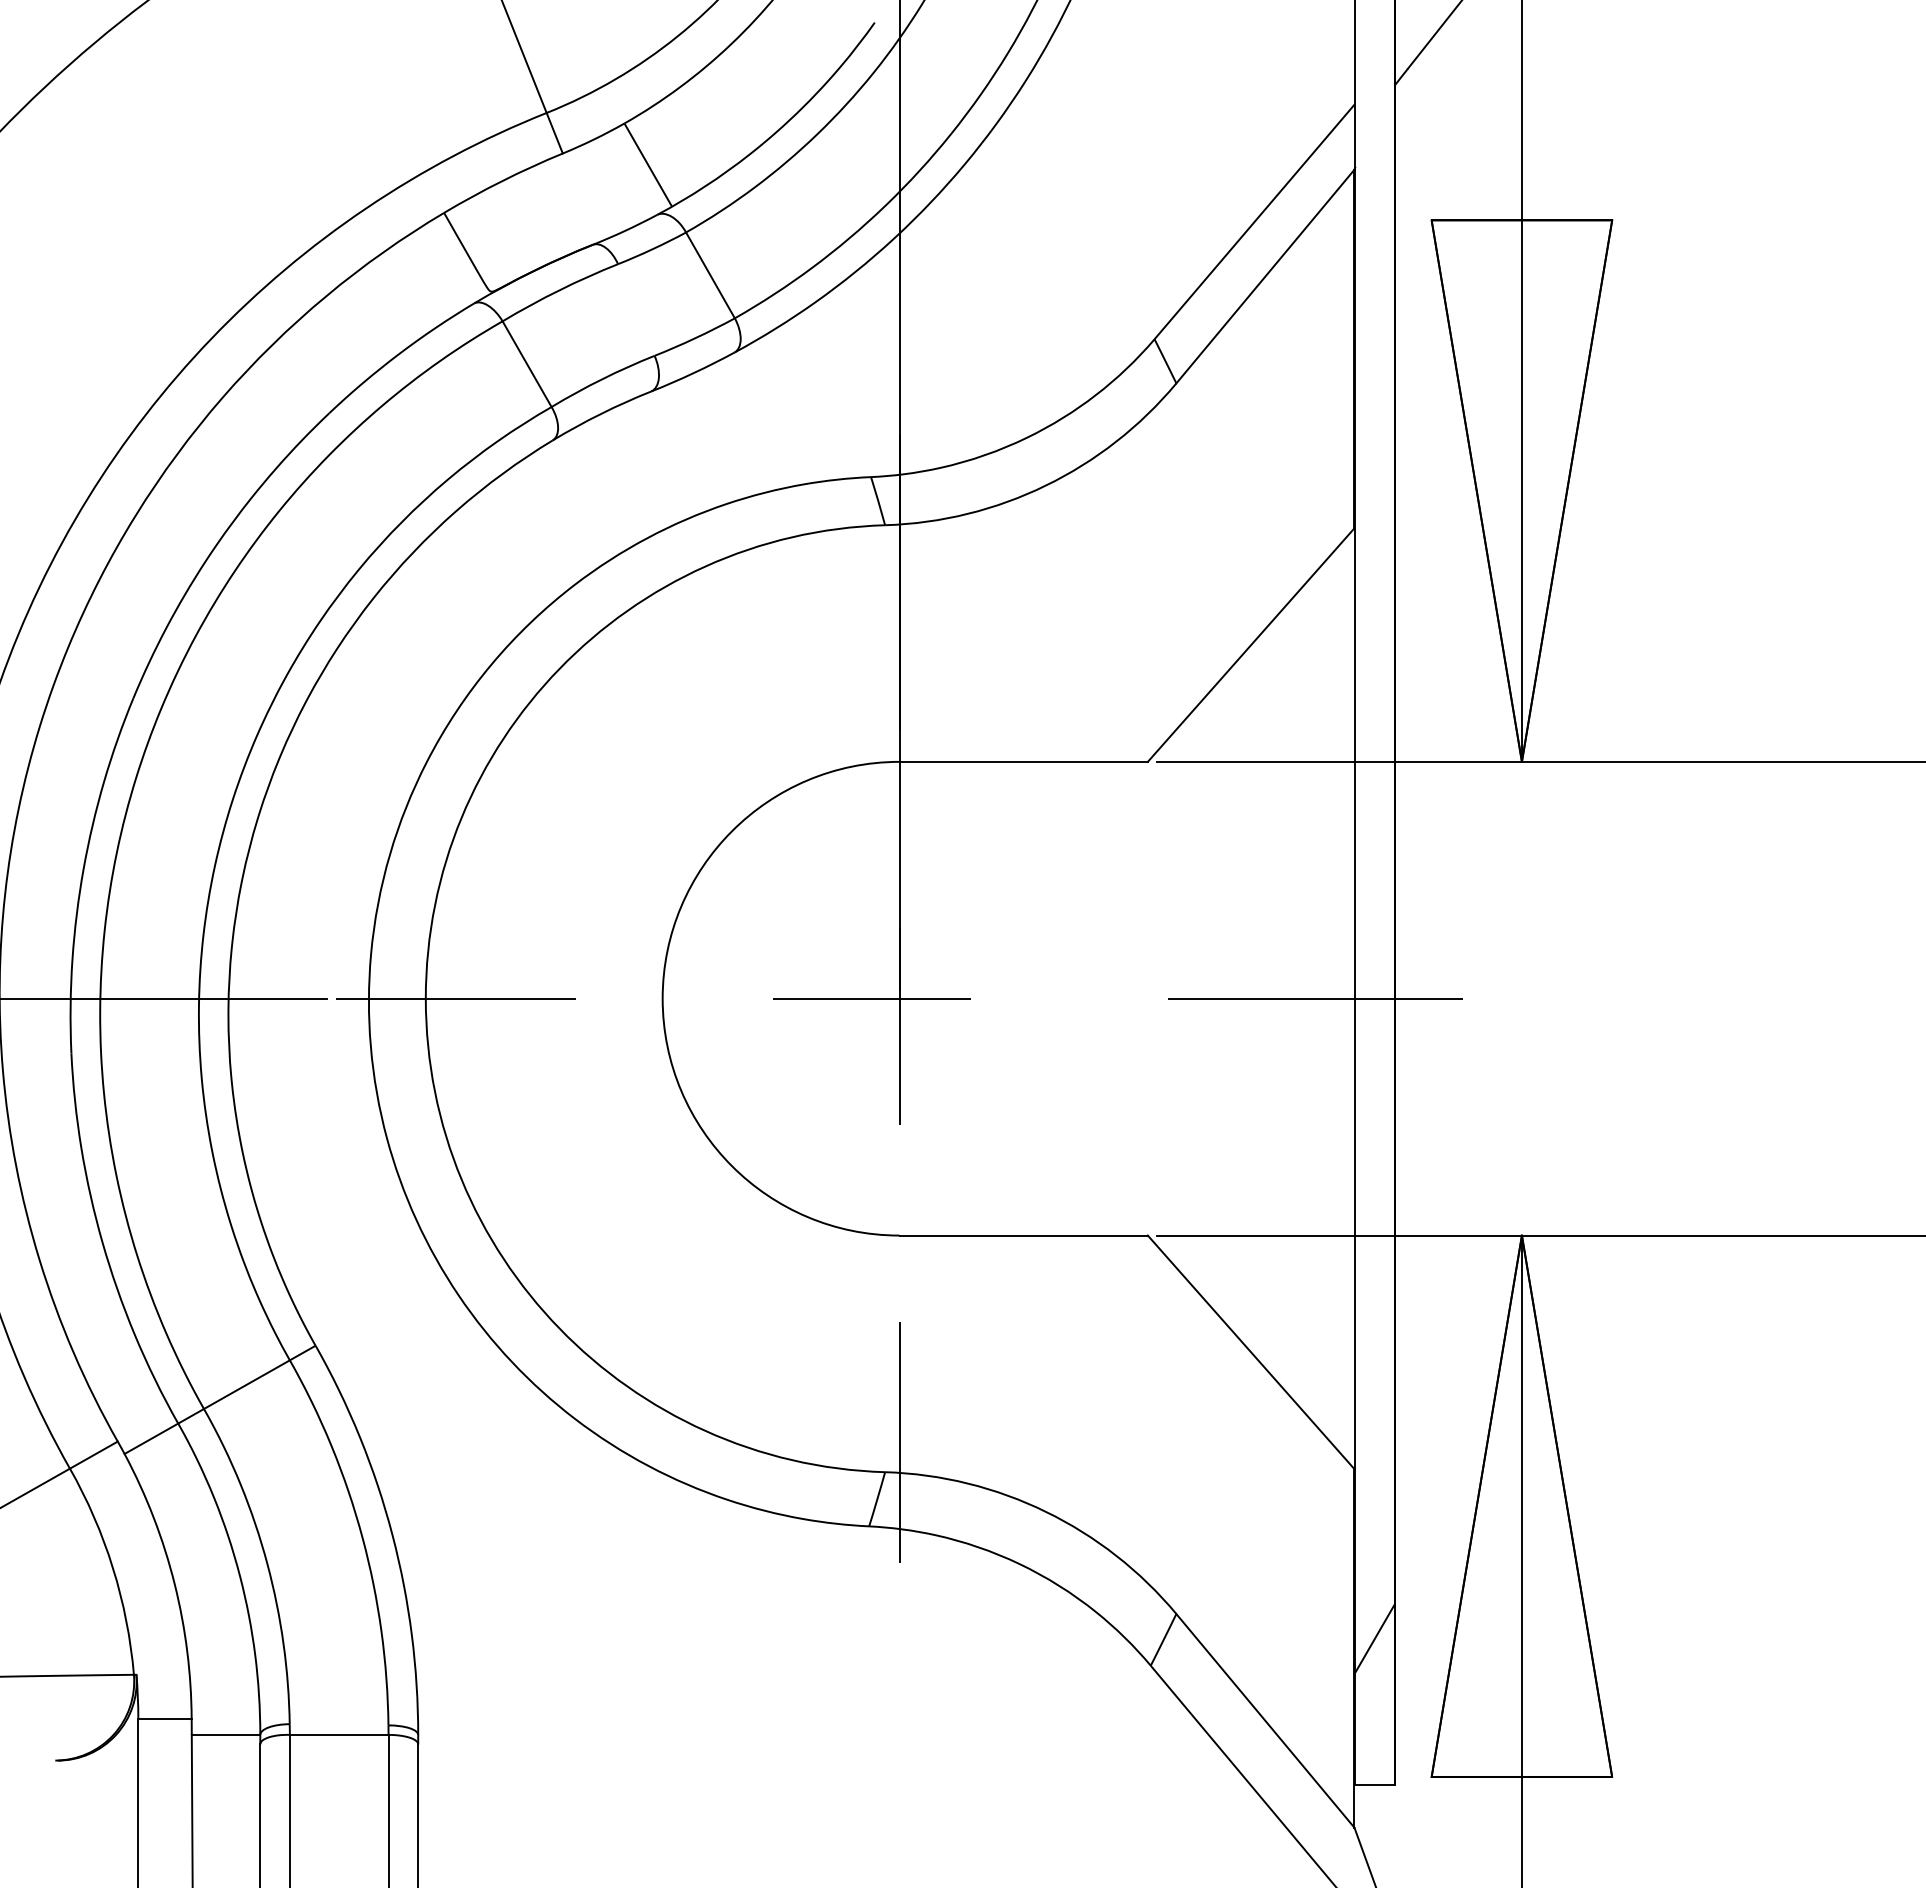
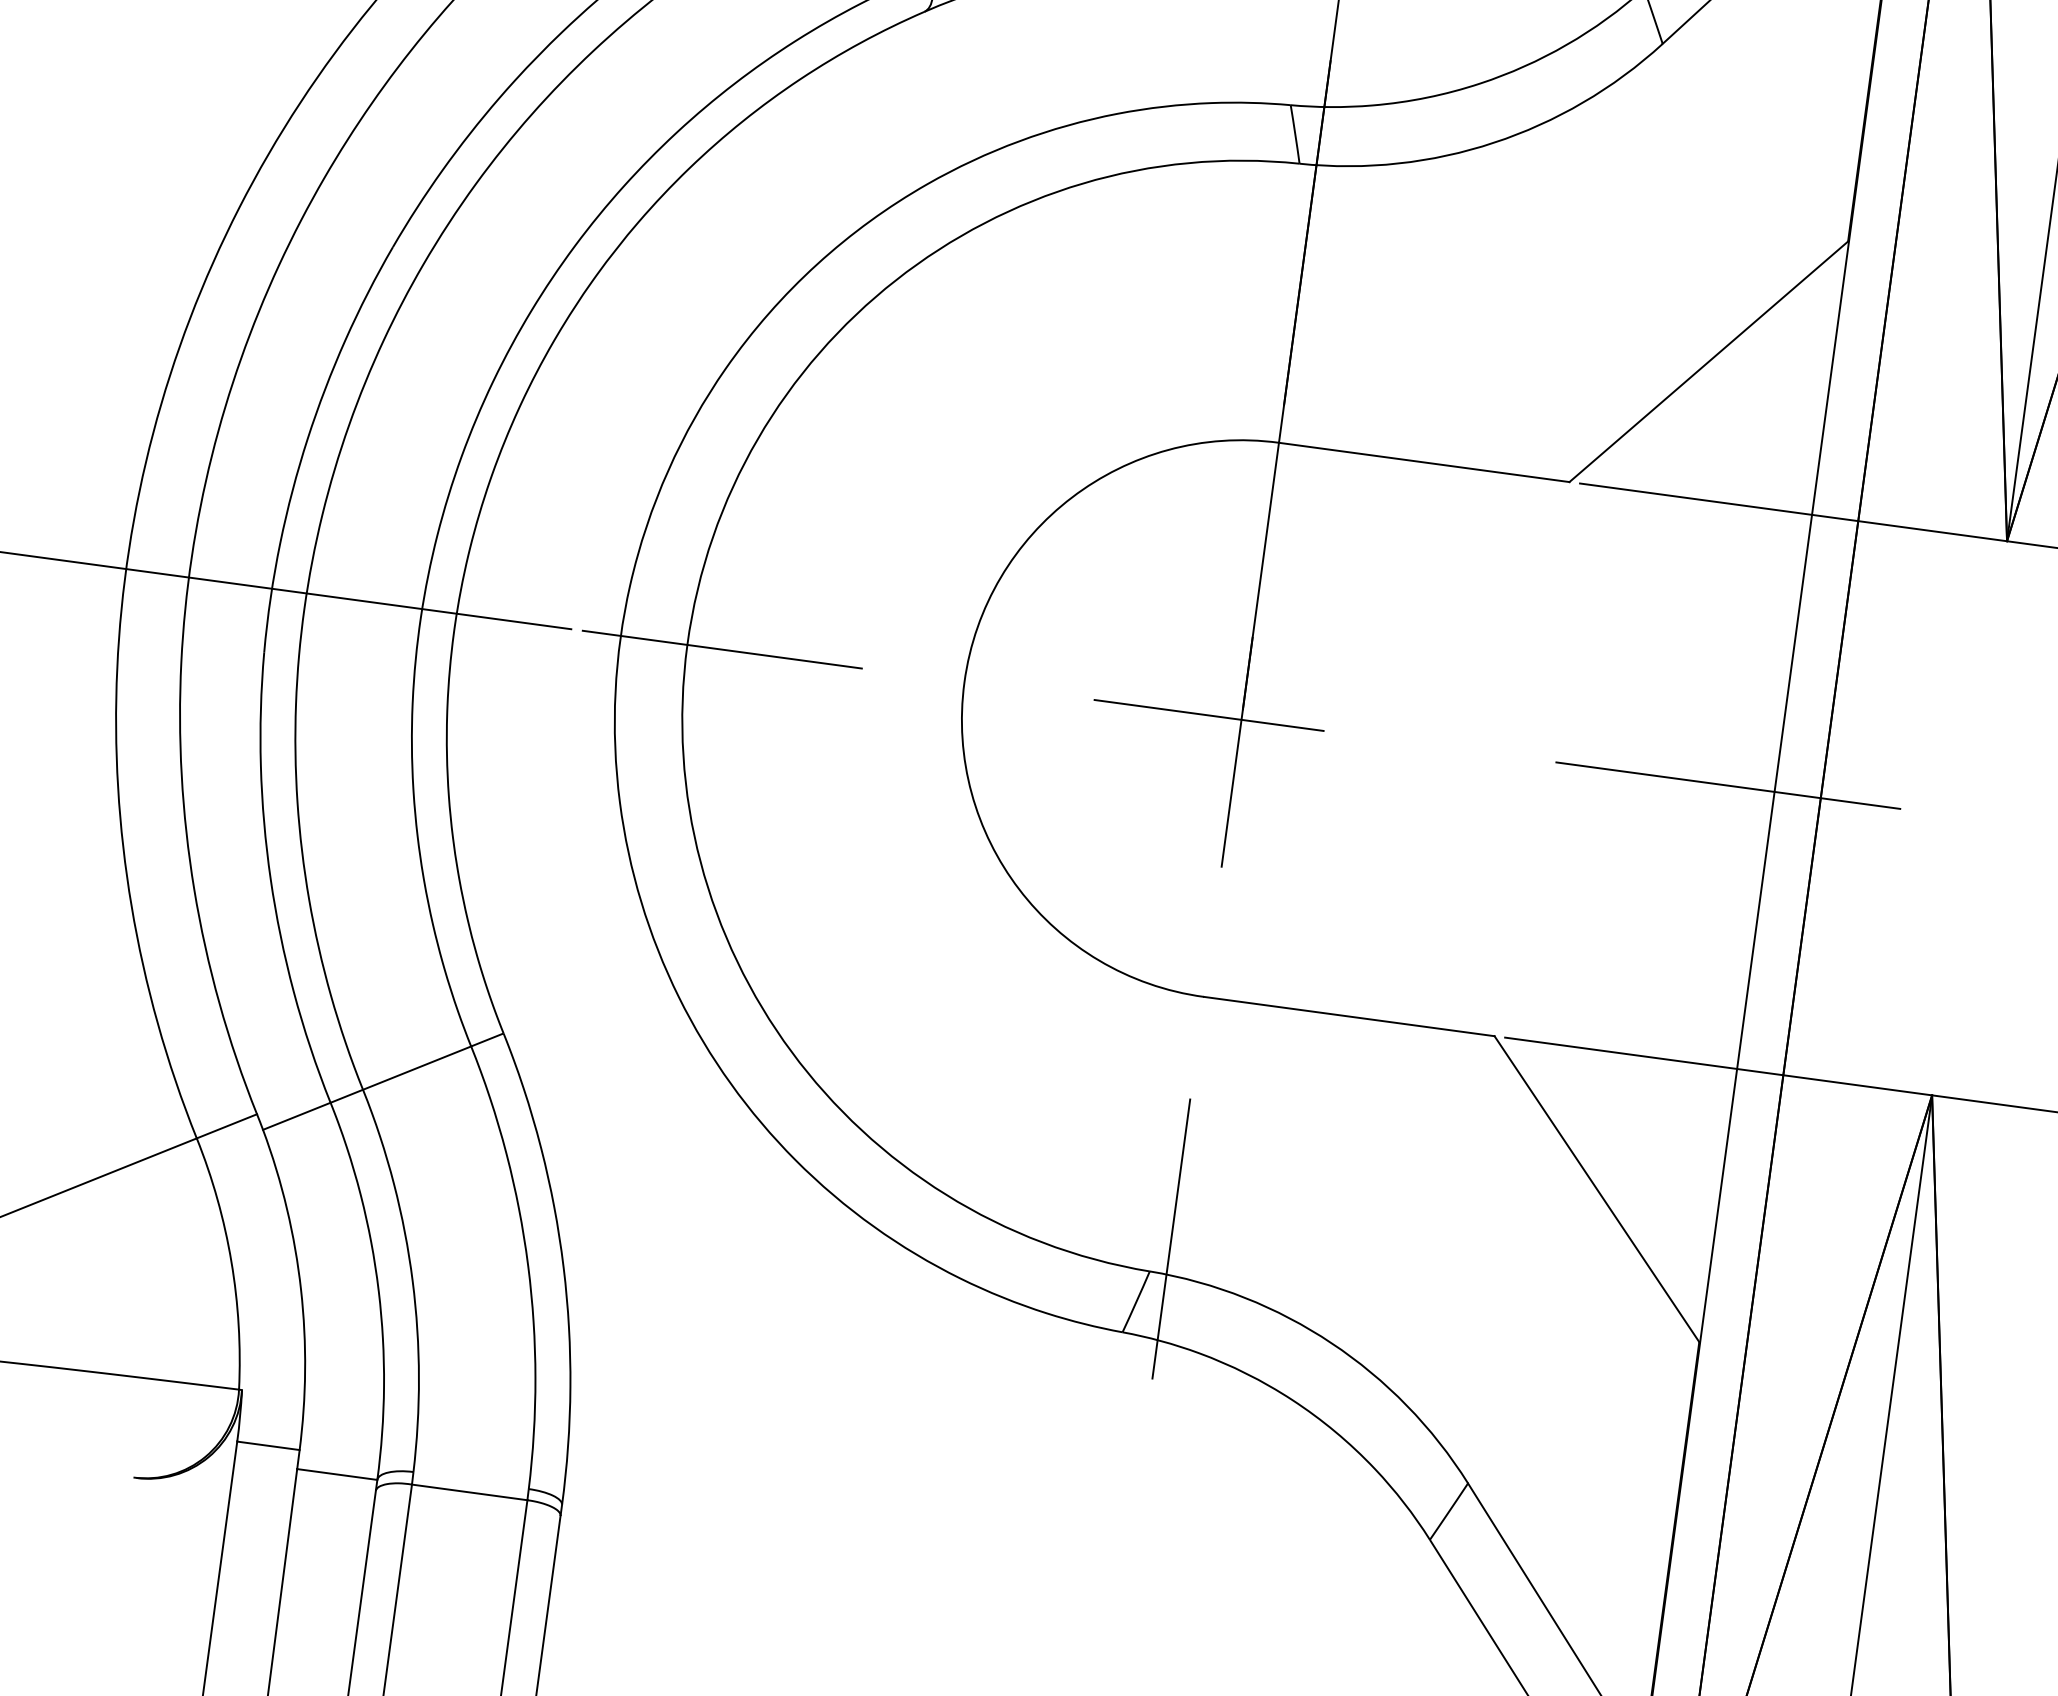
hatch: (1374, 1638) -> (1695, 1543), removed

